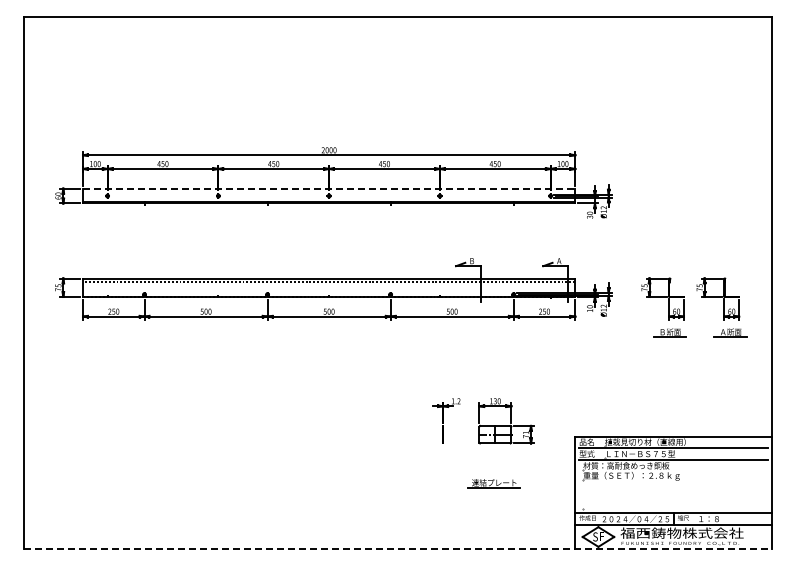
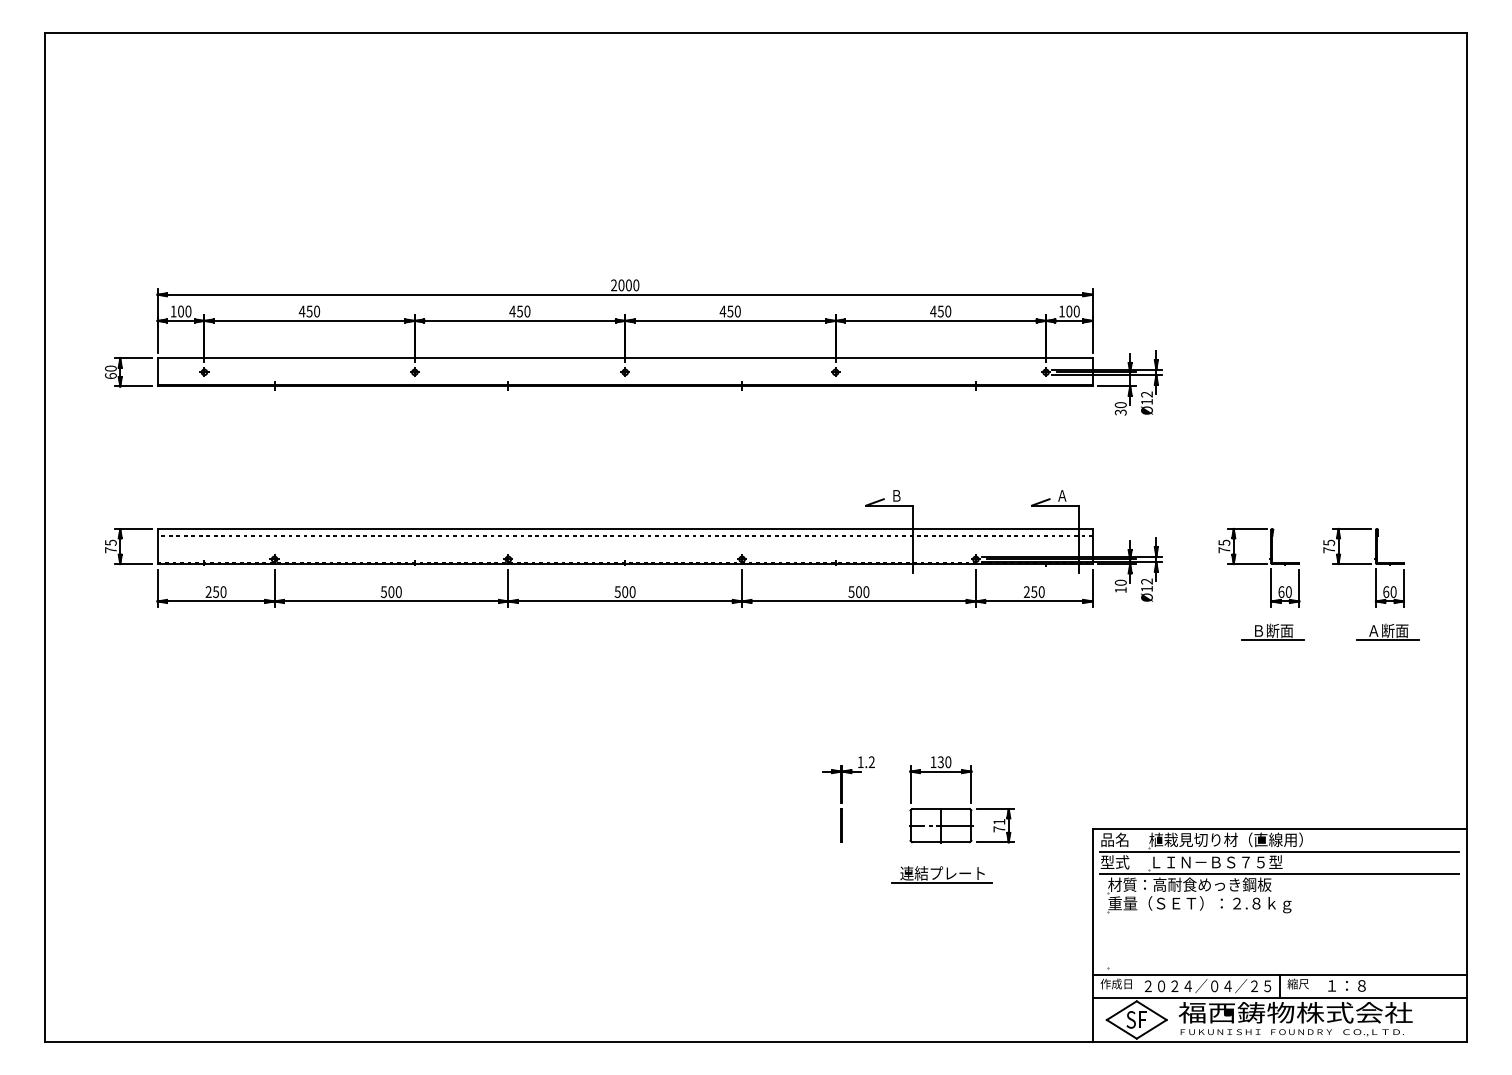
line: (329, 188) -> (625, 357), dashed -> solid
part: (493, 483) -> (941, 874), moved
line: (398, 548) -> (756, 1041), dashed -> solid

